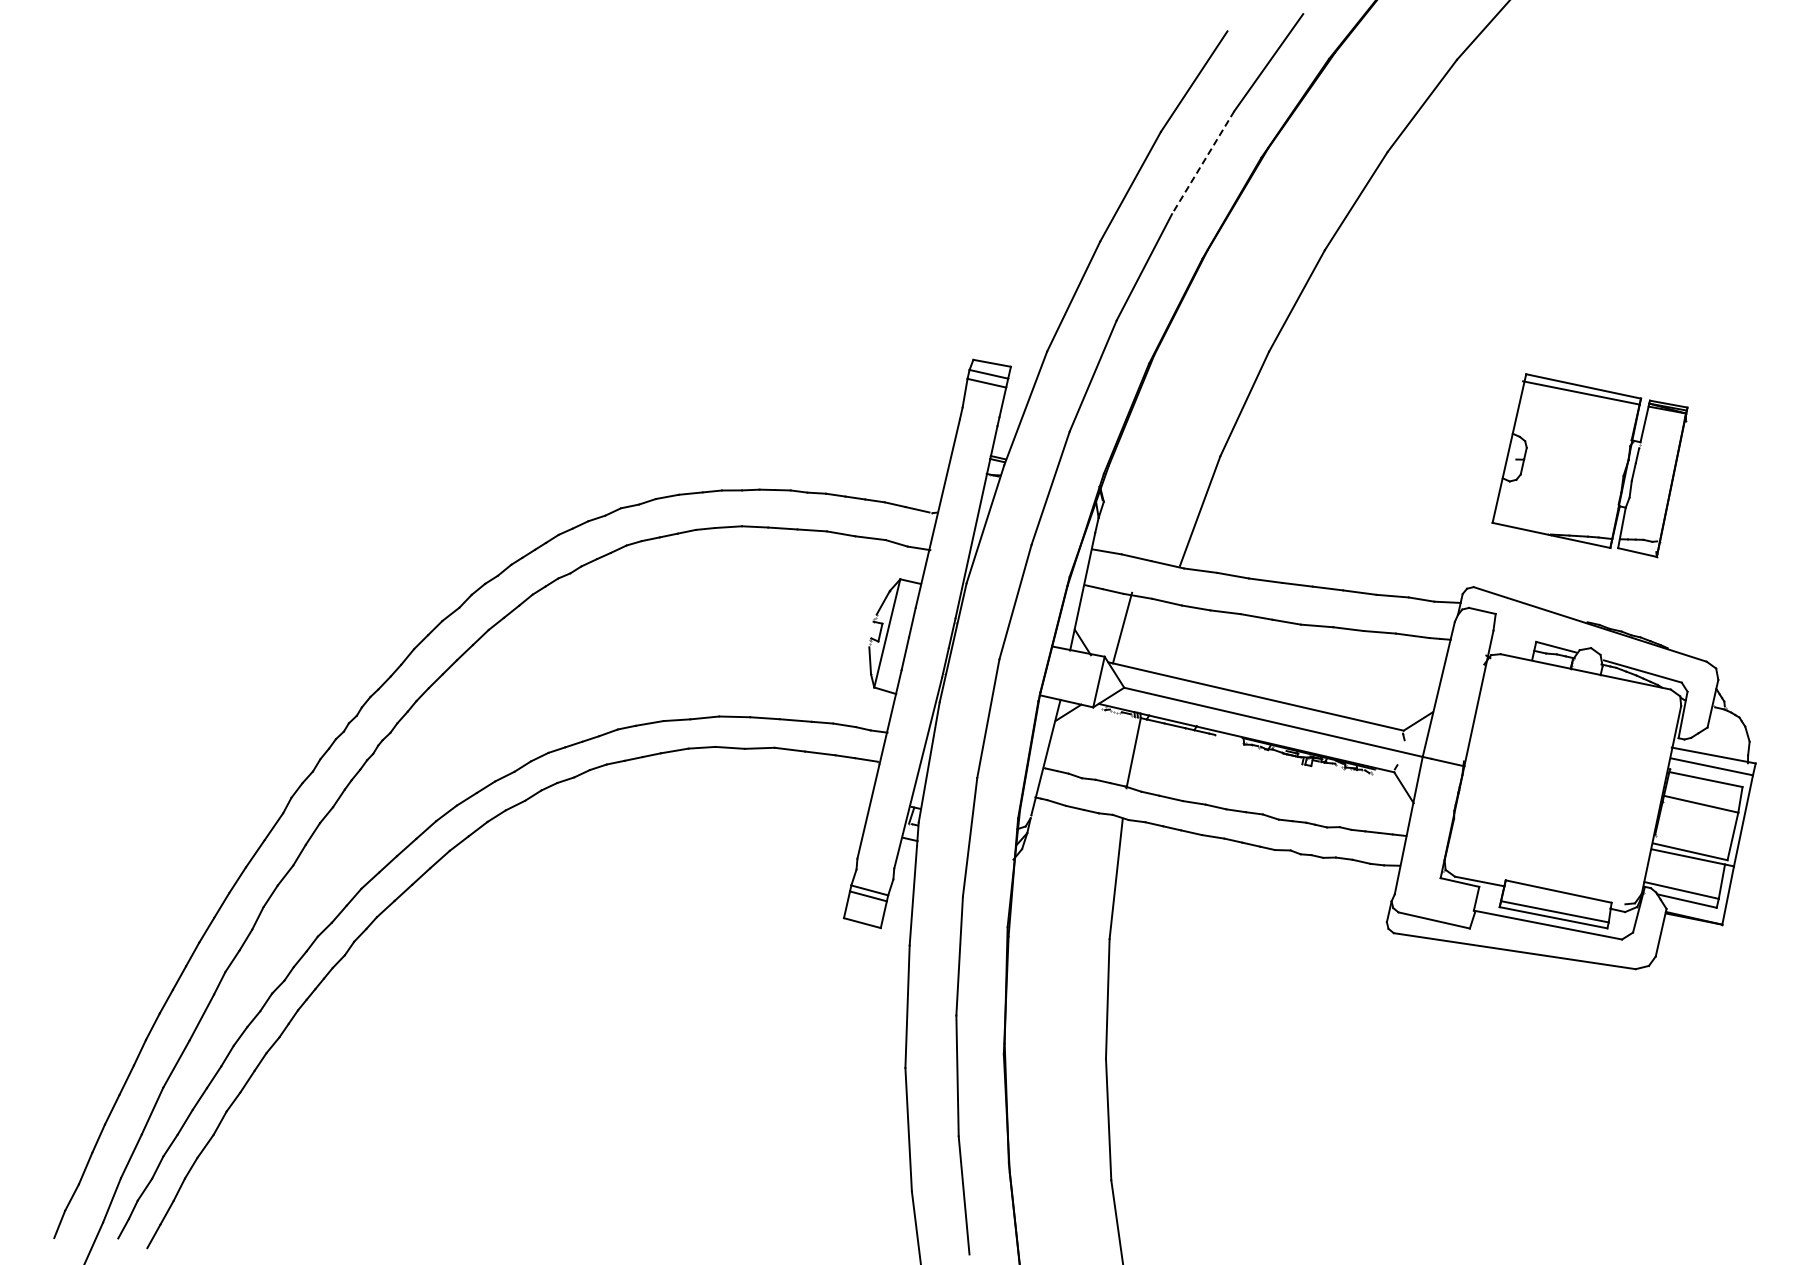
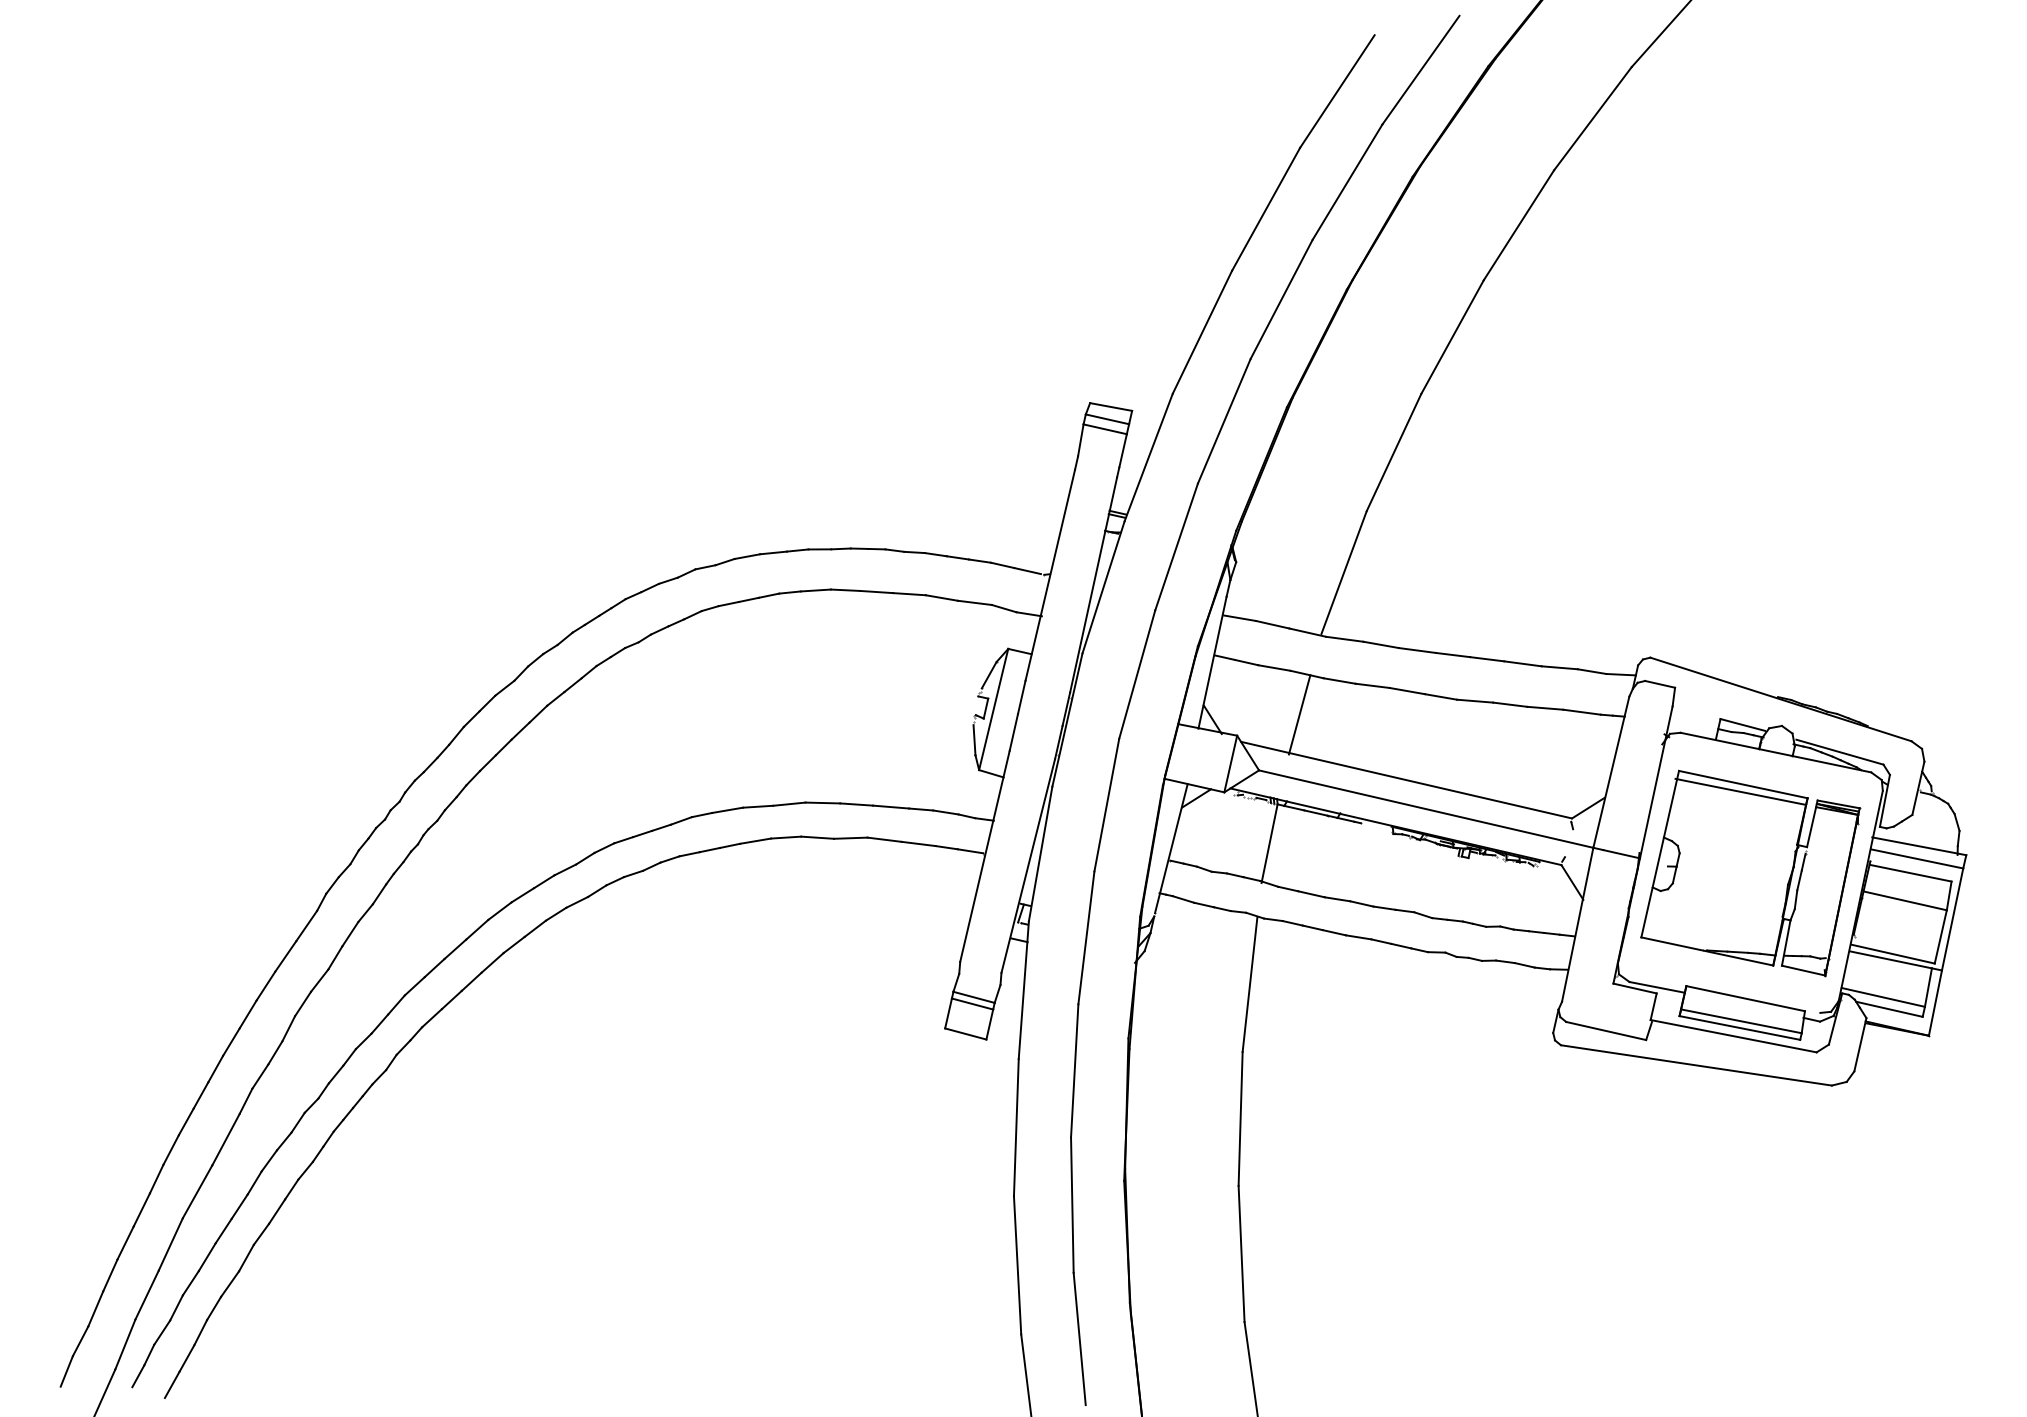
line: (1202, 163) -> (1346, 183), dashed -> solid
part: (1589, 465) -> (1749, 873), moved
line: (1122, 627) -> (1299, 714), moved

